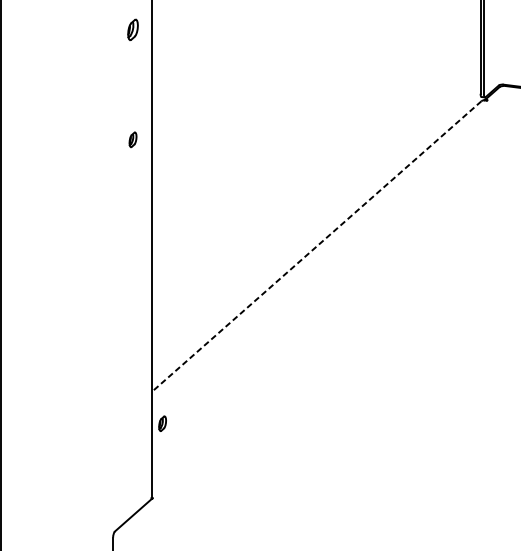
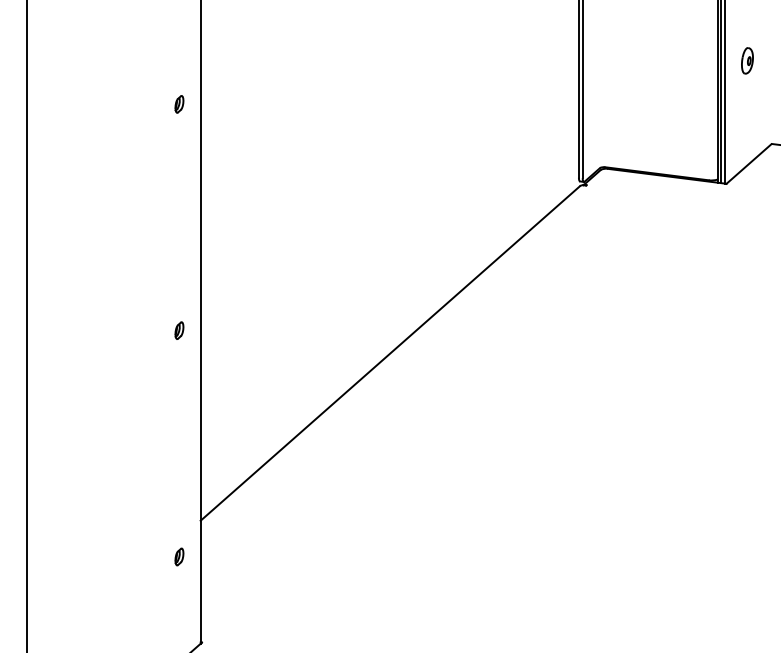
part: (133, 30) -> (179, 104), size x0.71
part: (133, 139) -> (179, 330), moved
line: (316, 246) -> (390, 353), dashed -> solid
part: (162, 423) -> (179, 556), moved

